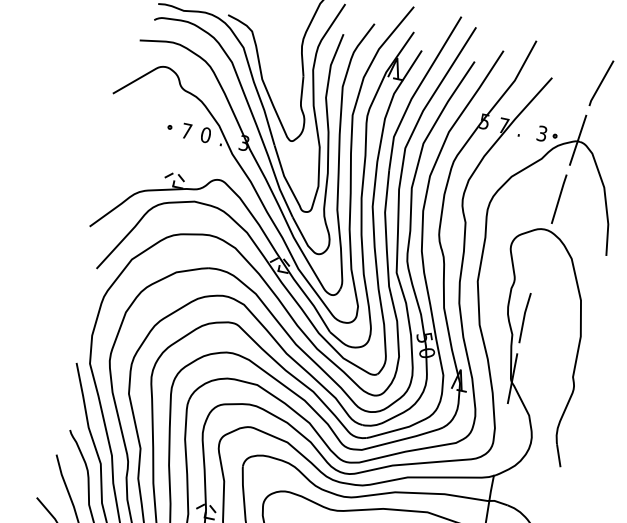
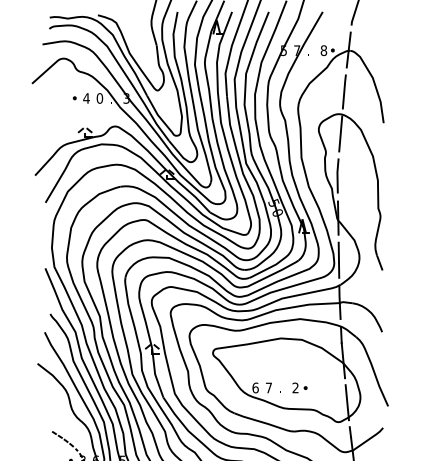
text: (186, 131) -> (86, 98), 7 -> 4
text: (541, 133) -> (323, 50), 3 -> 8
line: (541, 257) -> (340, 133), added
line: (500, 438) -> (338, 259), added

